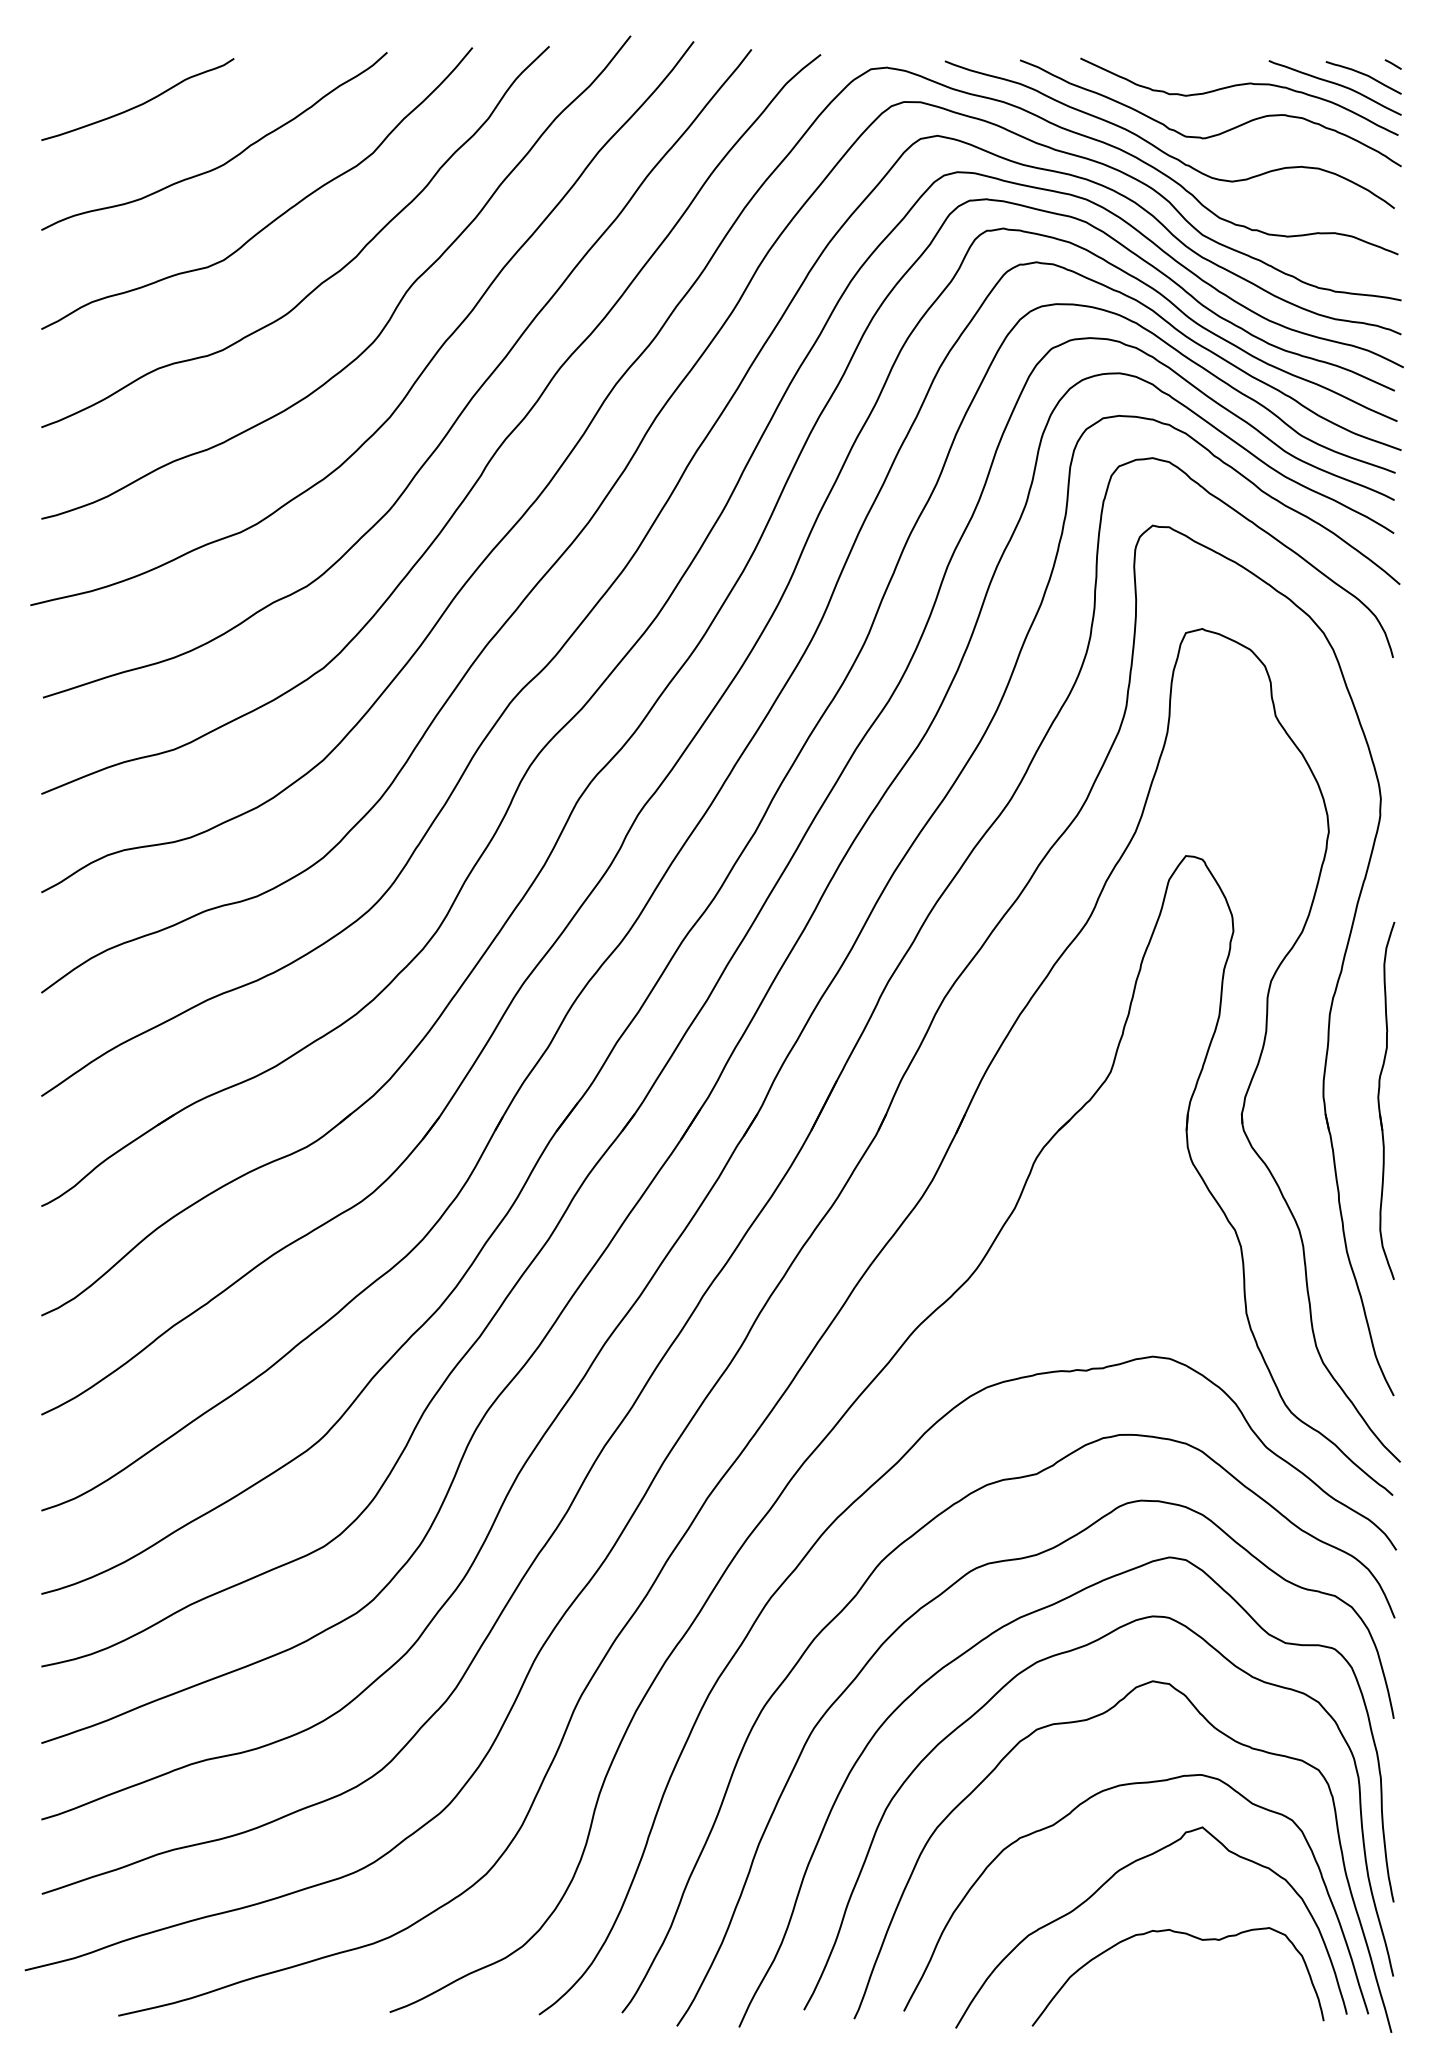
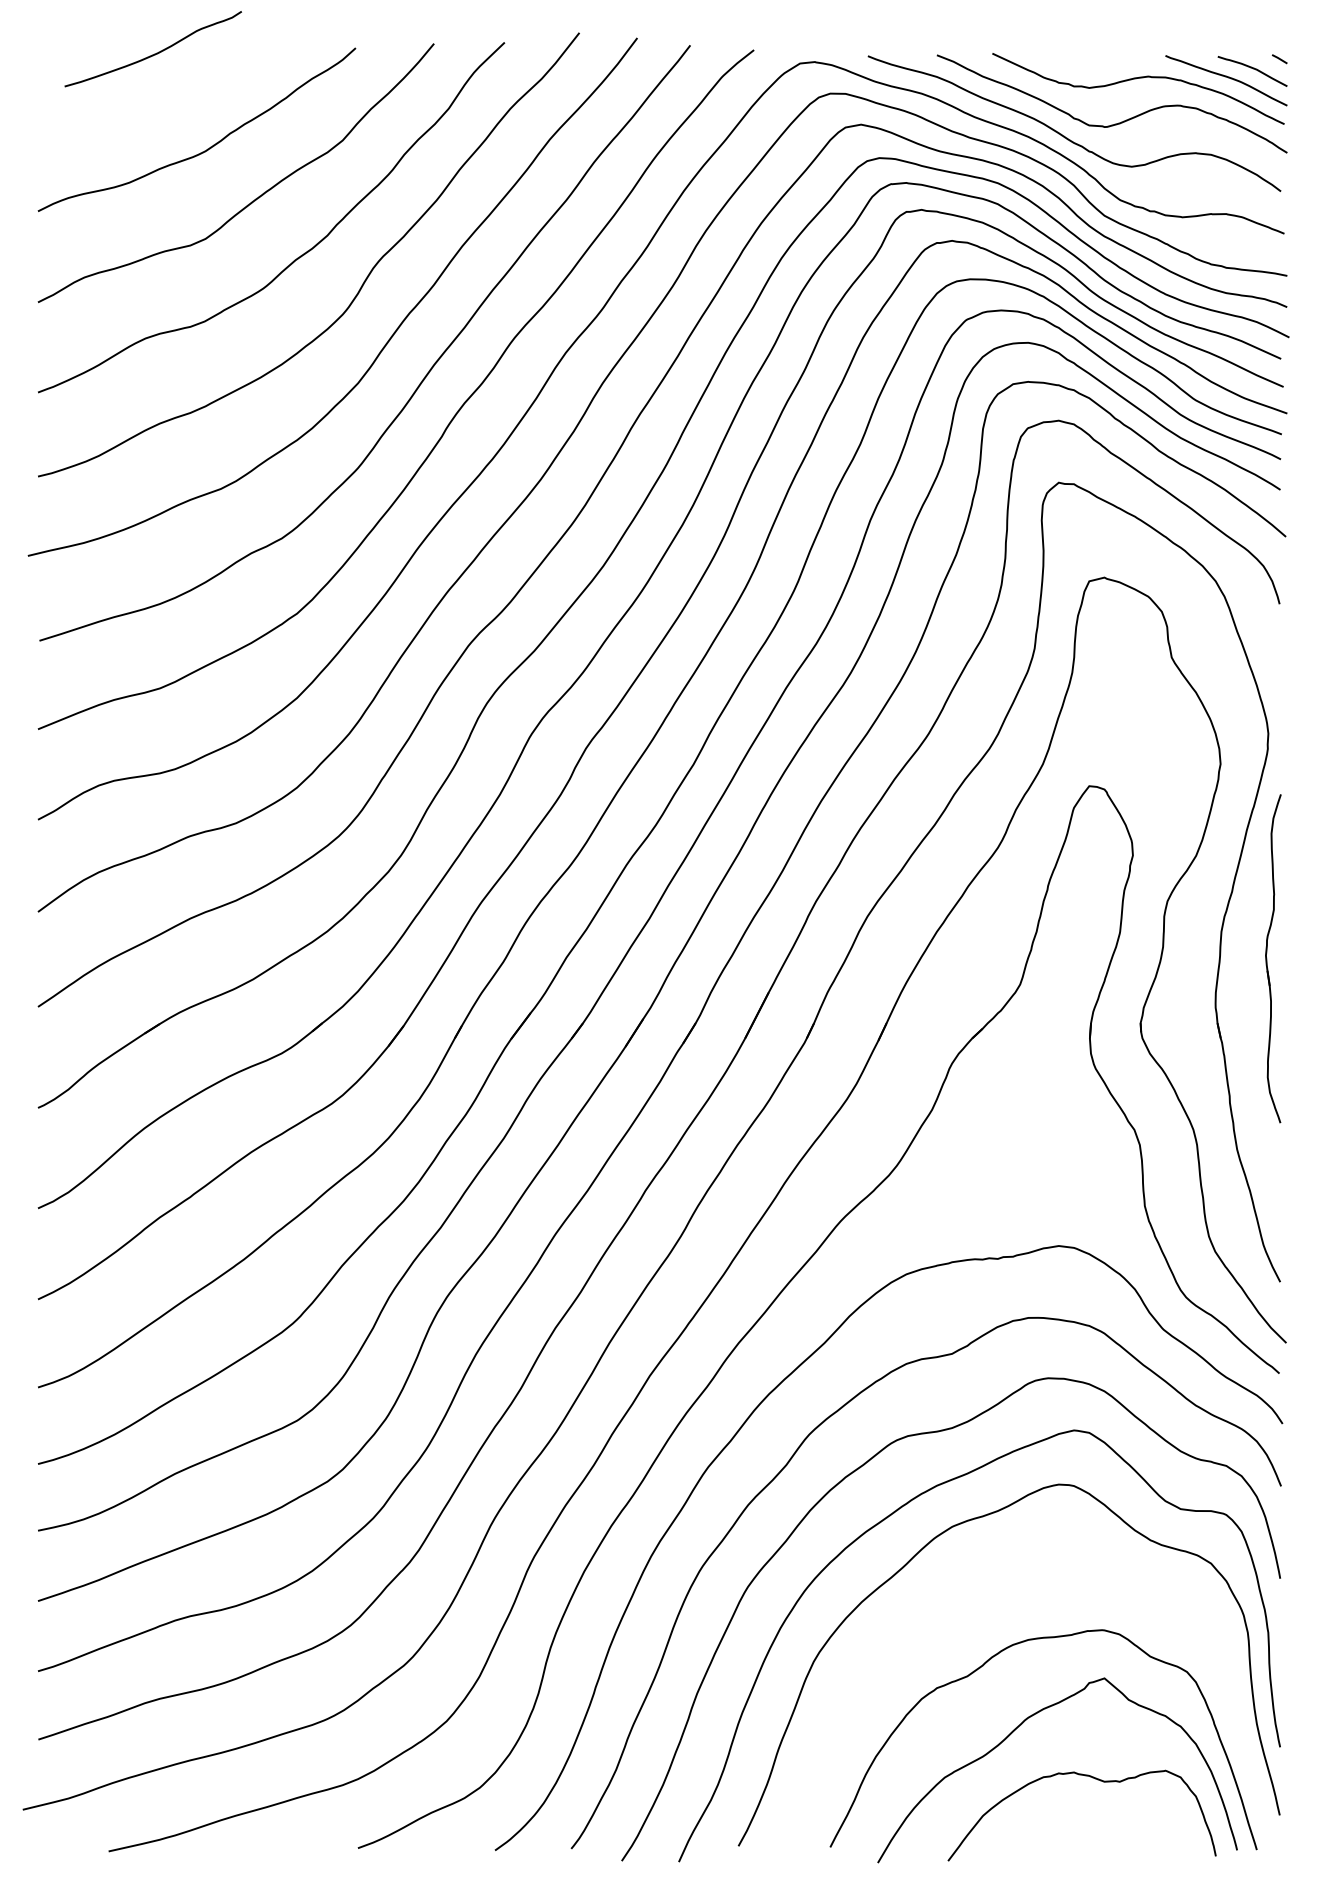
curve: (139, 104) -> (154, 53), moved
part: (1379, 1100) -> (1267, 958), moved
curve: (1088, 1720) -> (999, 1580), removed

